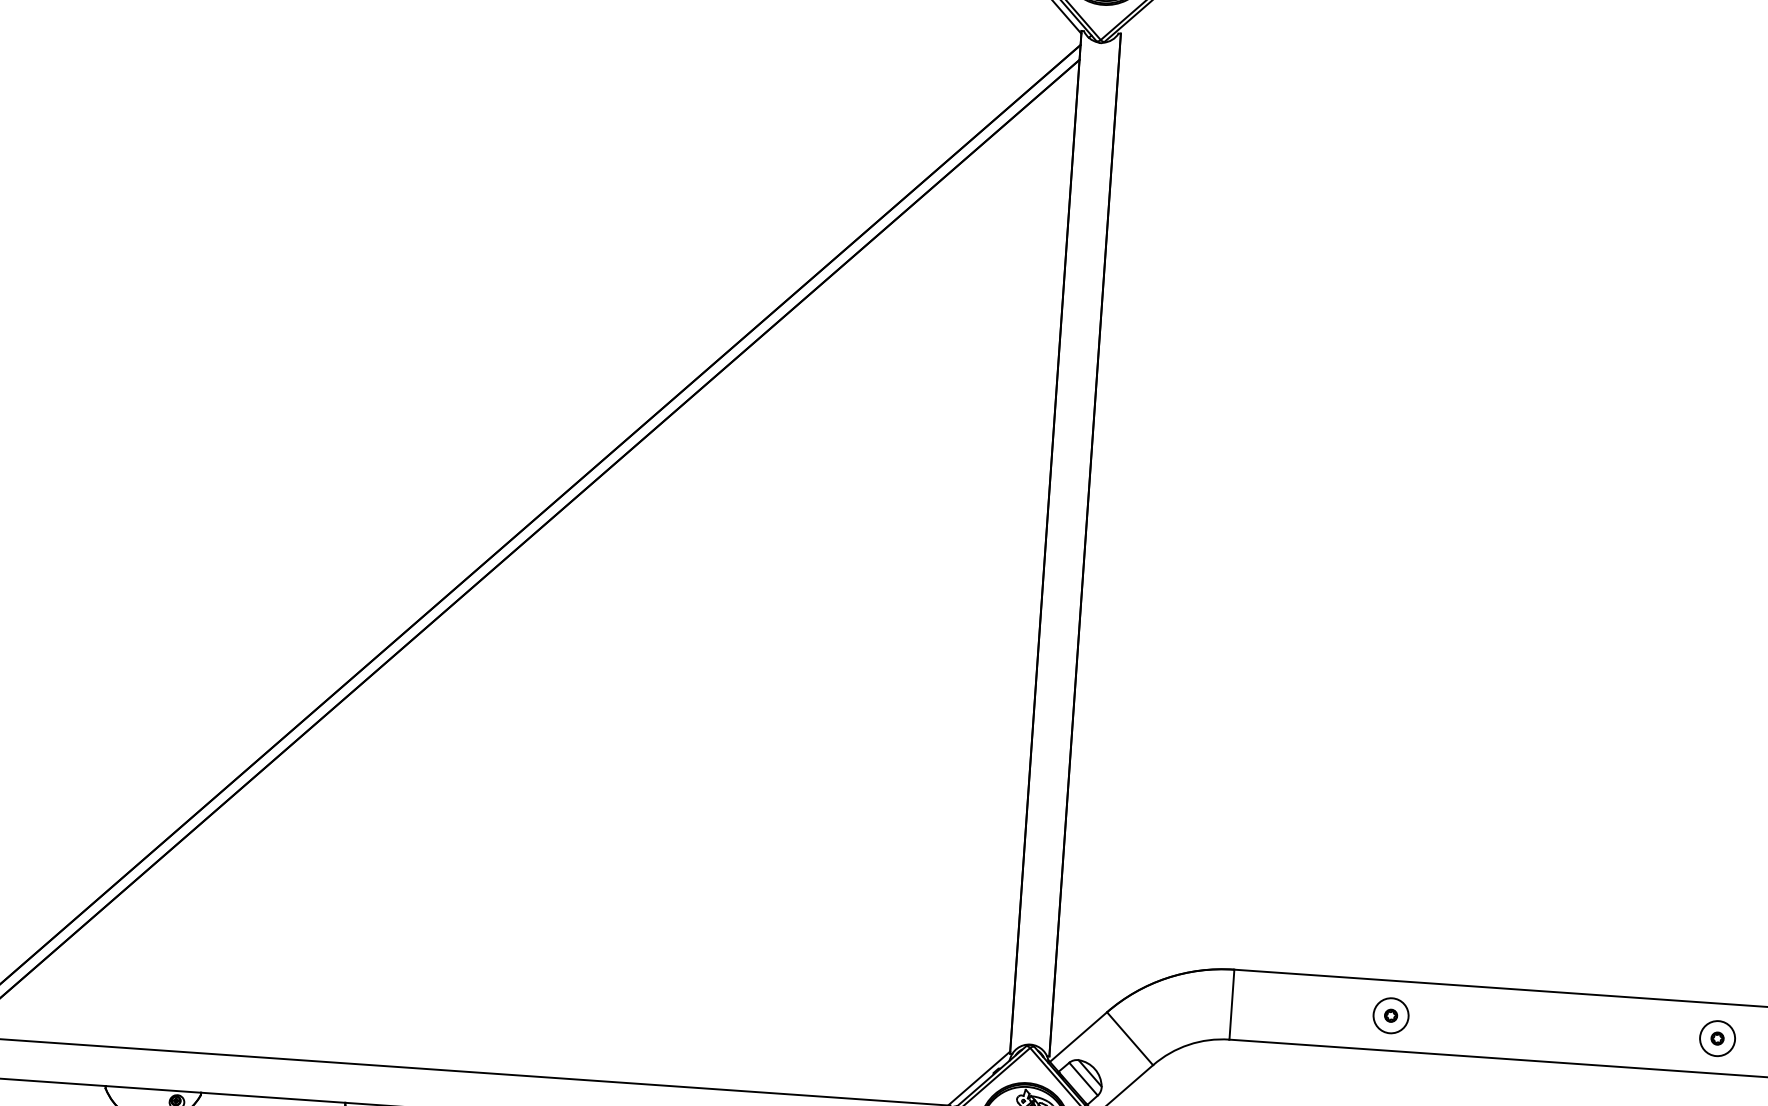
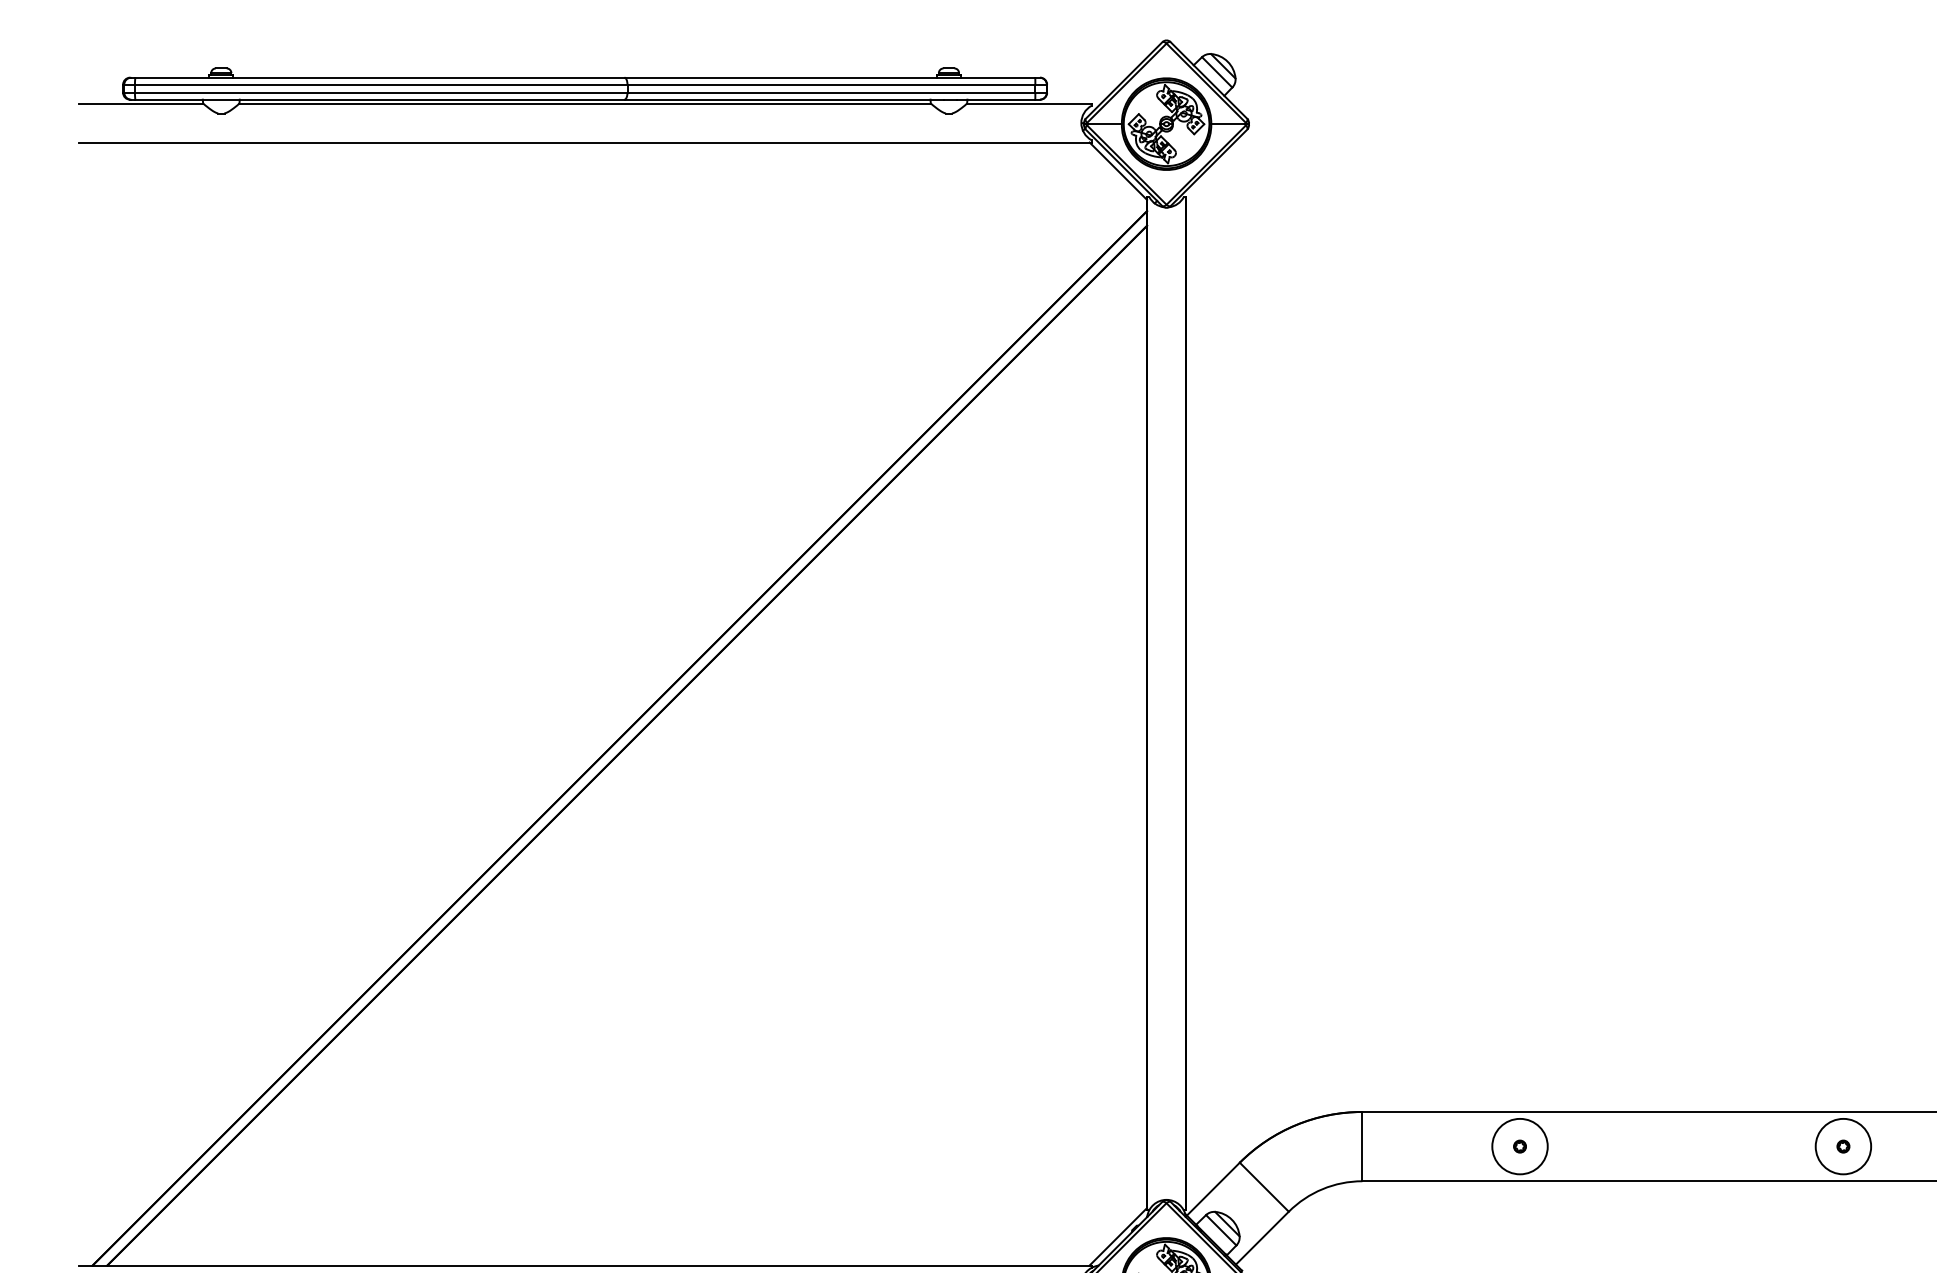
circle: (1390, 1015) -> (1519, 1146), size x1.6
circle: (1717, 1038) -> (1843, 1146), size x1.6

